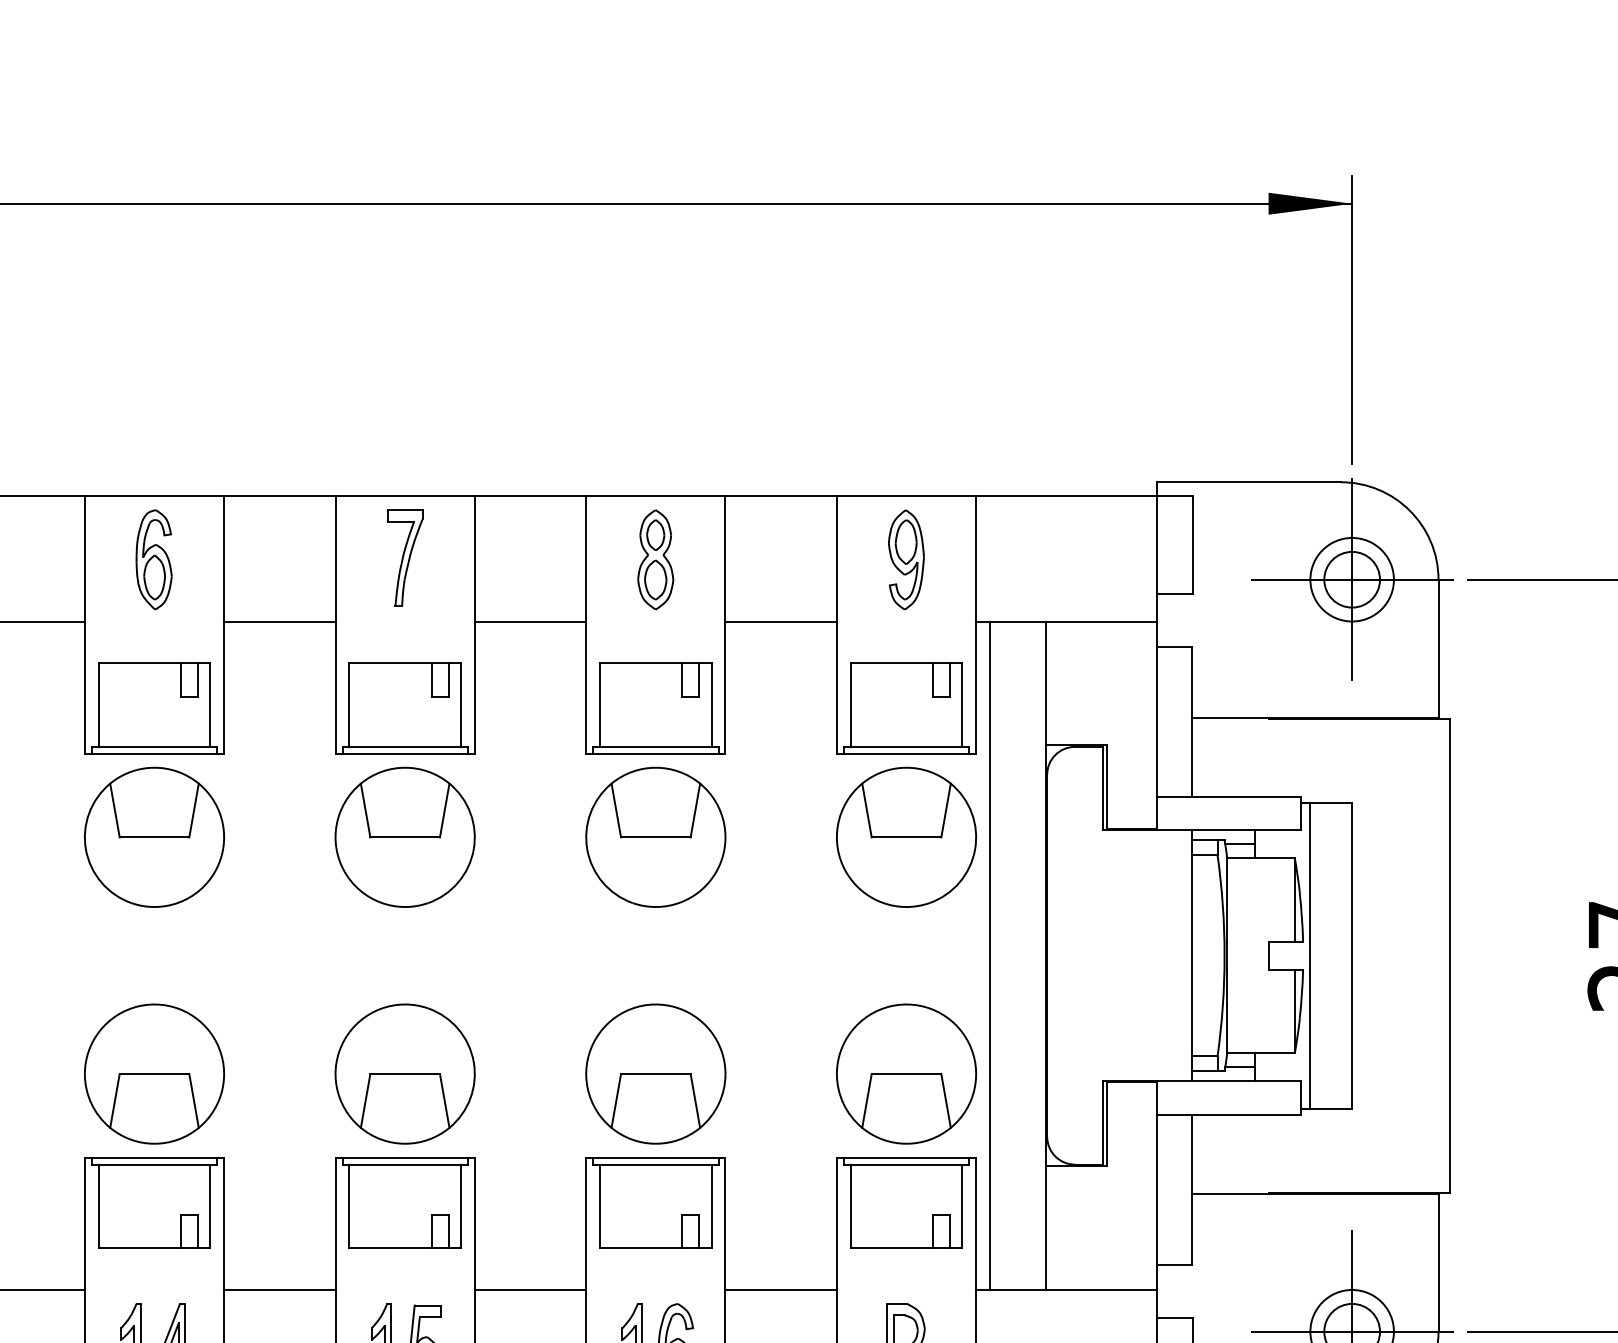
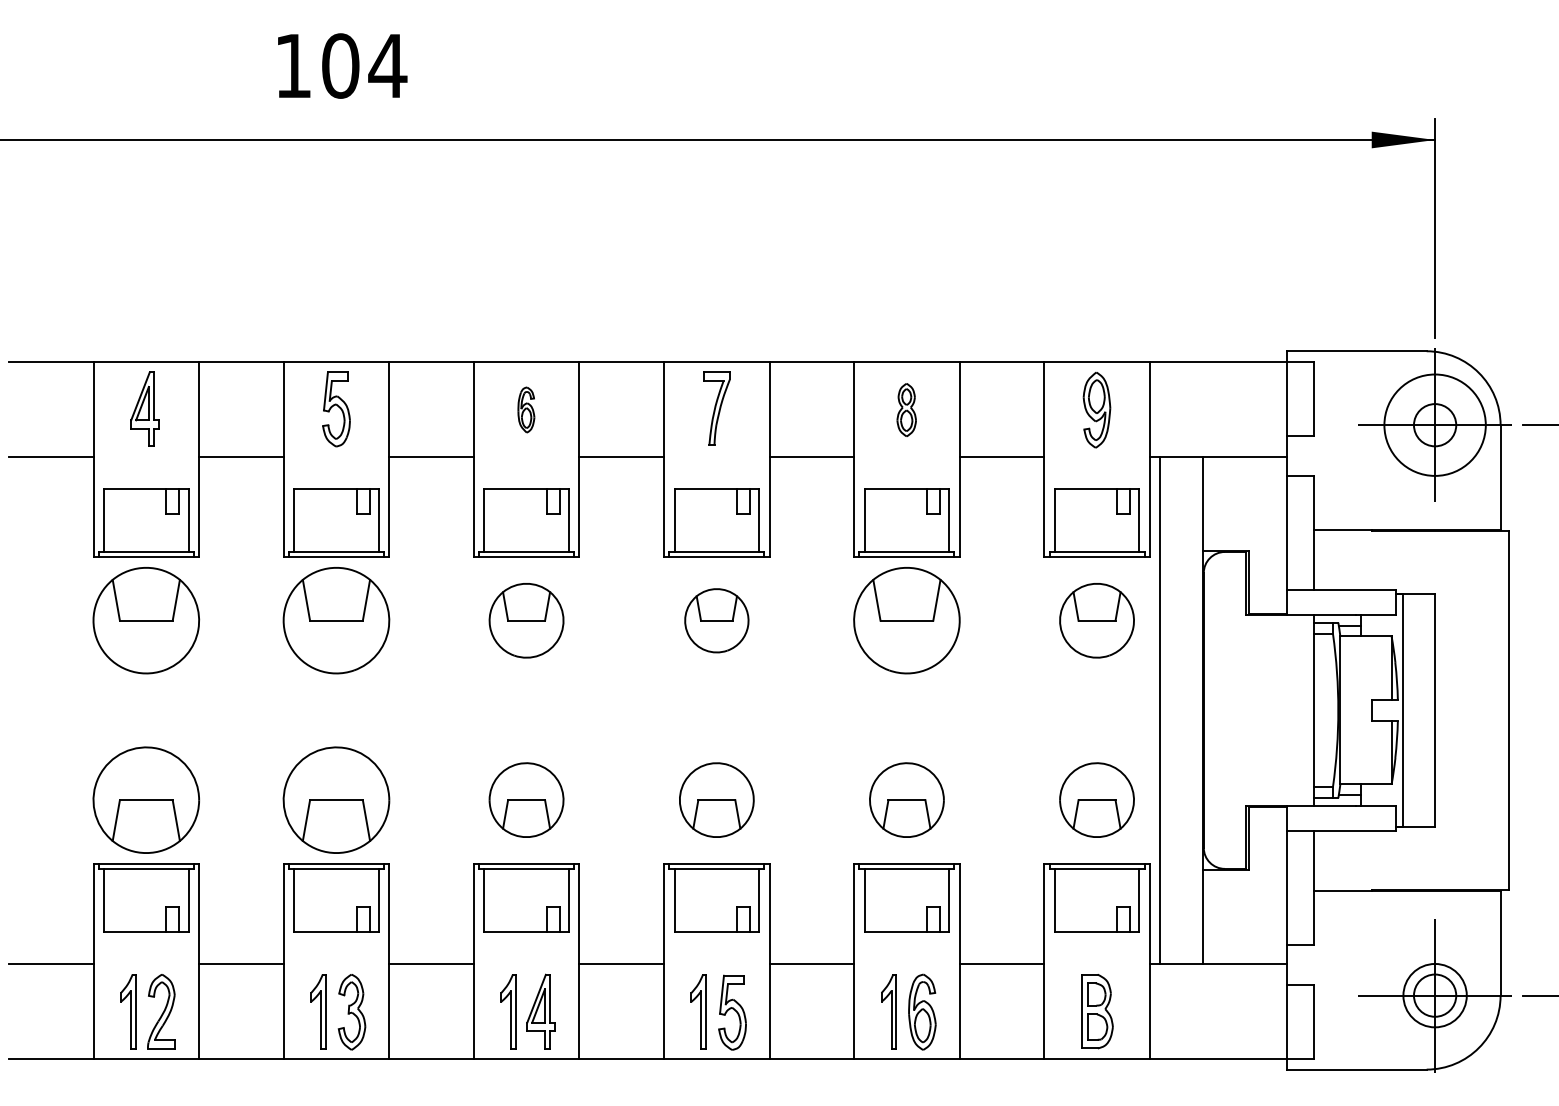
part: (154, 559) -> (526, 409), size x0.6
part: (655, 559) -> (906, 409), size x0.7
circle: (1351, 578) -> (1434, 424), size x1.6
part: (154, 837) -> (526, 620), size x0.7
part: (404, 837) -> (716, 620), size x0.6
part: (905, 837) -> (1096, 620), size x0.7
part: (154, 1073) -> (526, 799), size x0.7
part: (404, 1073) -> (716, 799), size x0.7
part: (655, 1073) -> (906, 799), size x0.7
part: (905, 1073) -> (1096, 799), size x0.7

